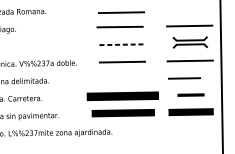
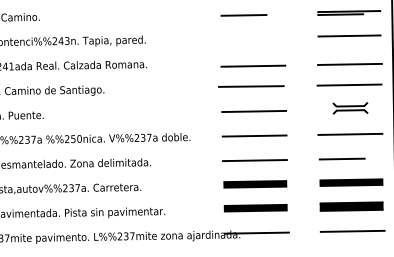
line: (189, 11) -> (349, 64), added
part: (190, 42) -> (350, 108), size x0.71
line: (122, 44) -> (254, 111), dashed -> solid
line: (122, 79) -> (254, 160), added
part: (191, 95) -> (351, 182), size x1.67
part: (123, 96) -> (255, 184), size x0.62
part: (123, 113) -> (255, 208), size x0.71
line: (191, 129) -> (352, 230), added
line: (123, 130) -> (256, 232), added

